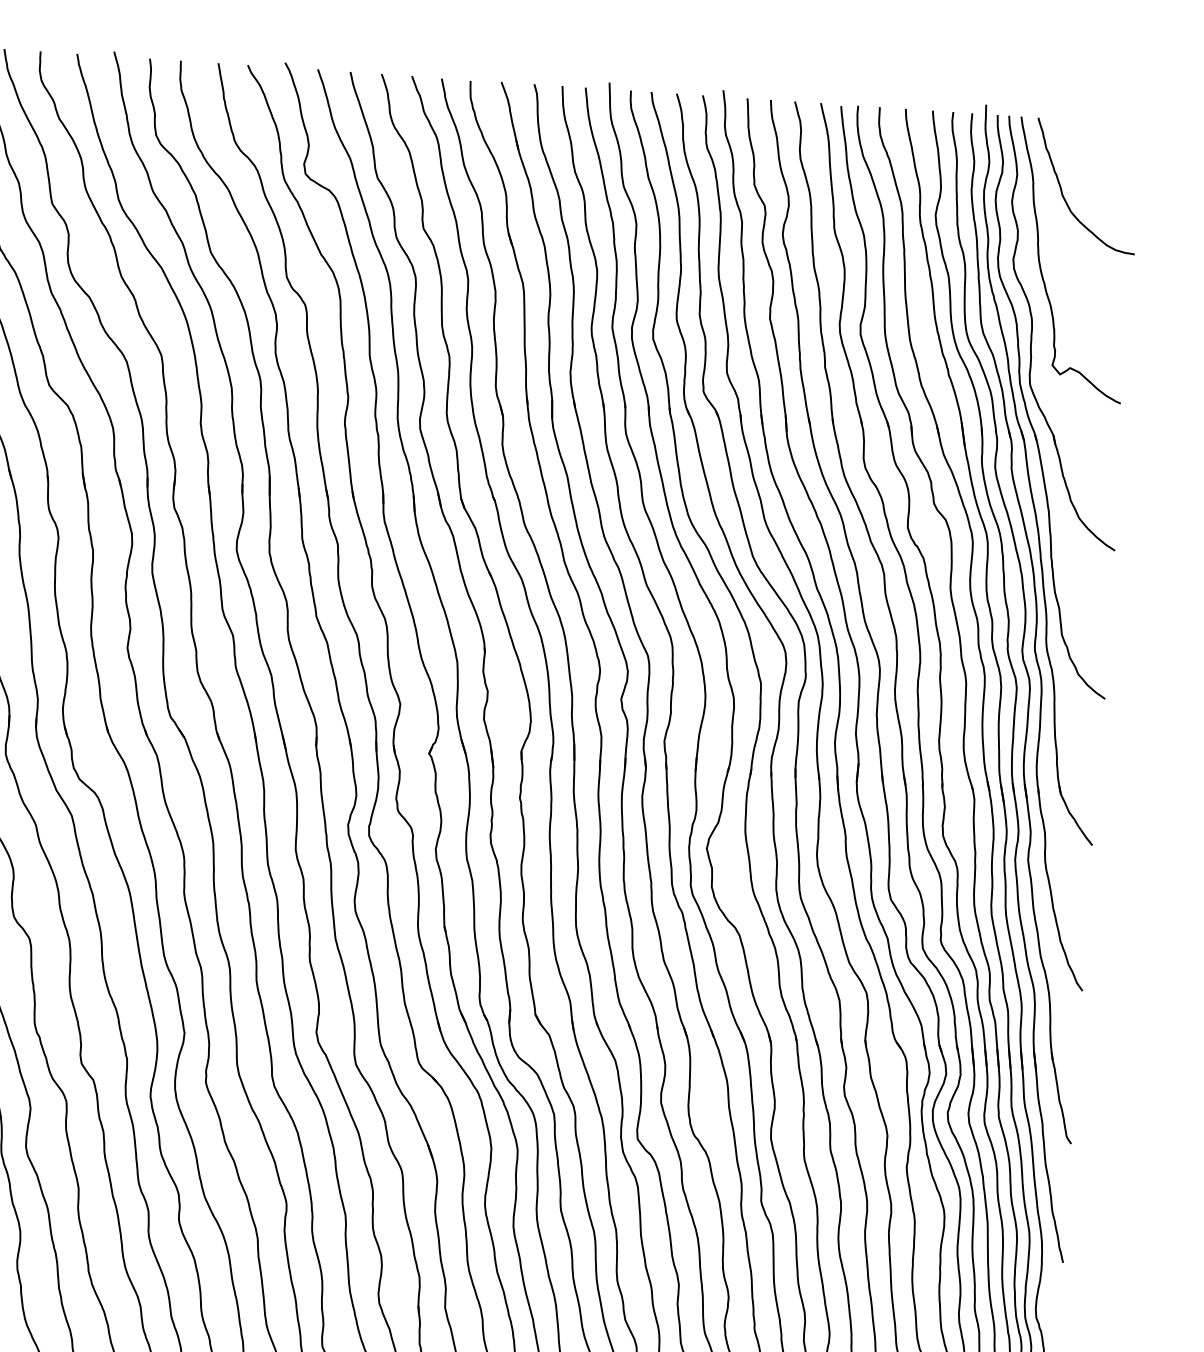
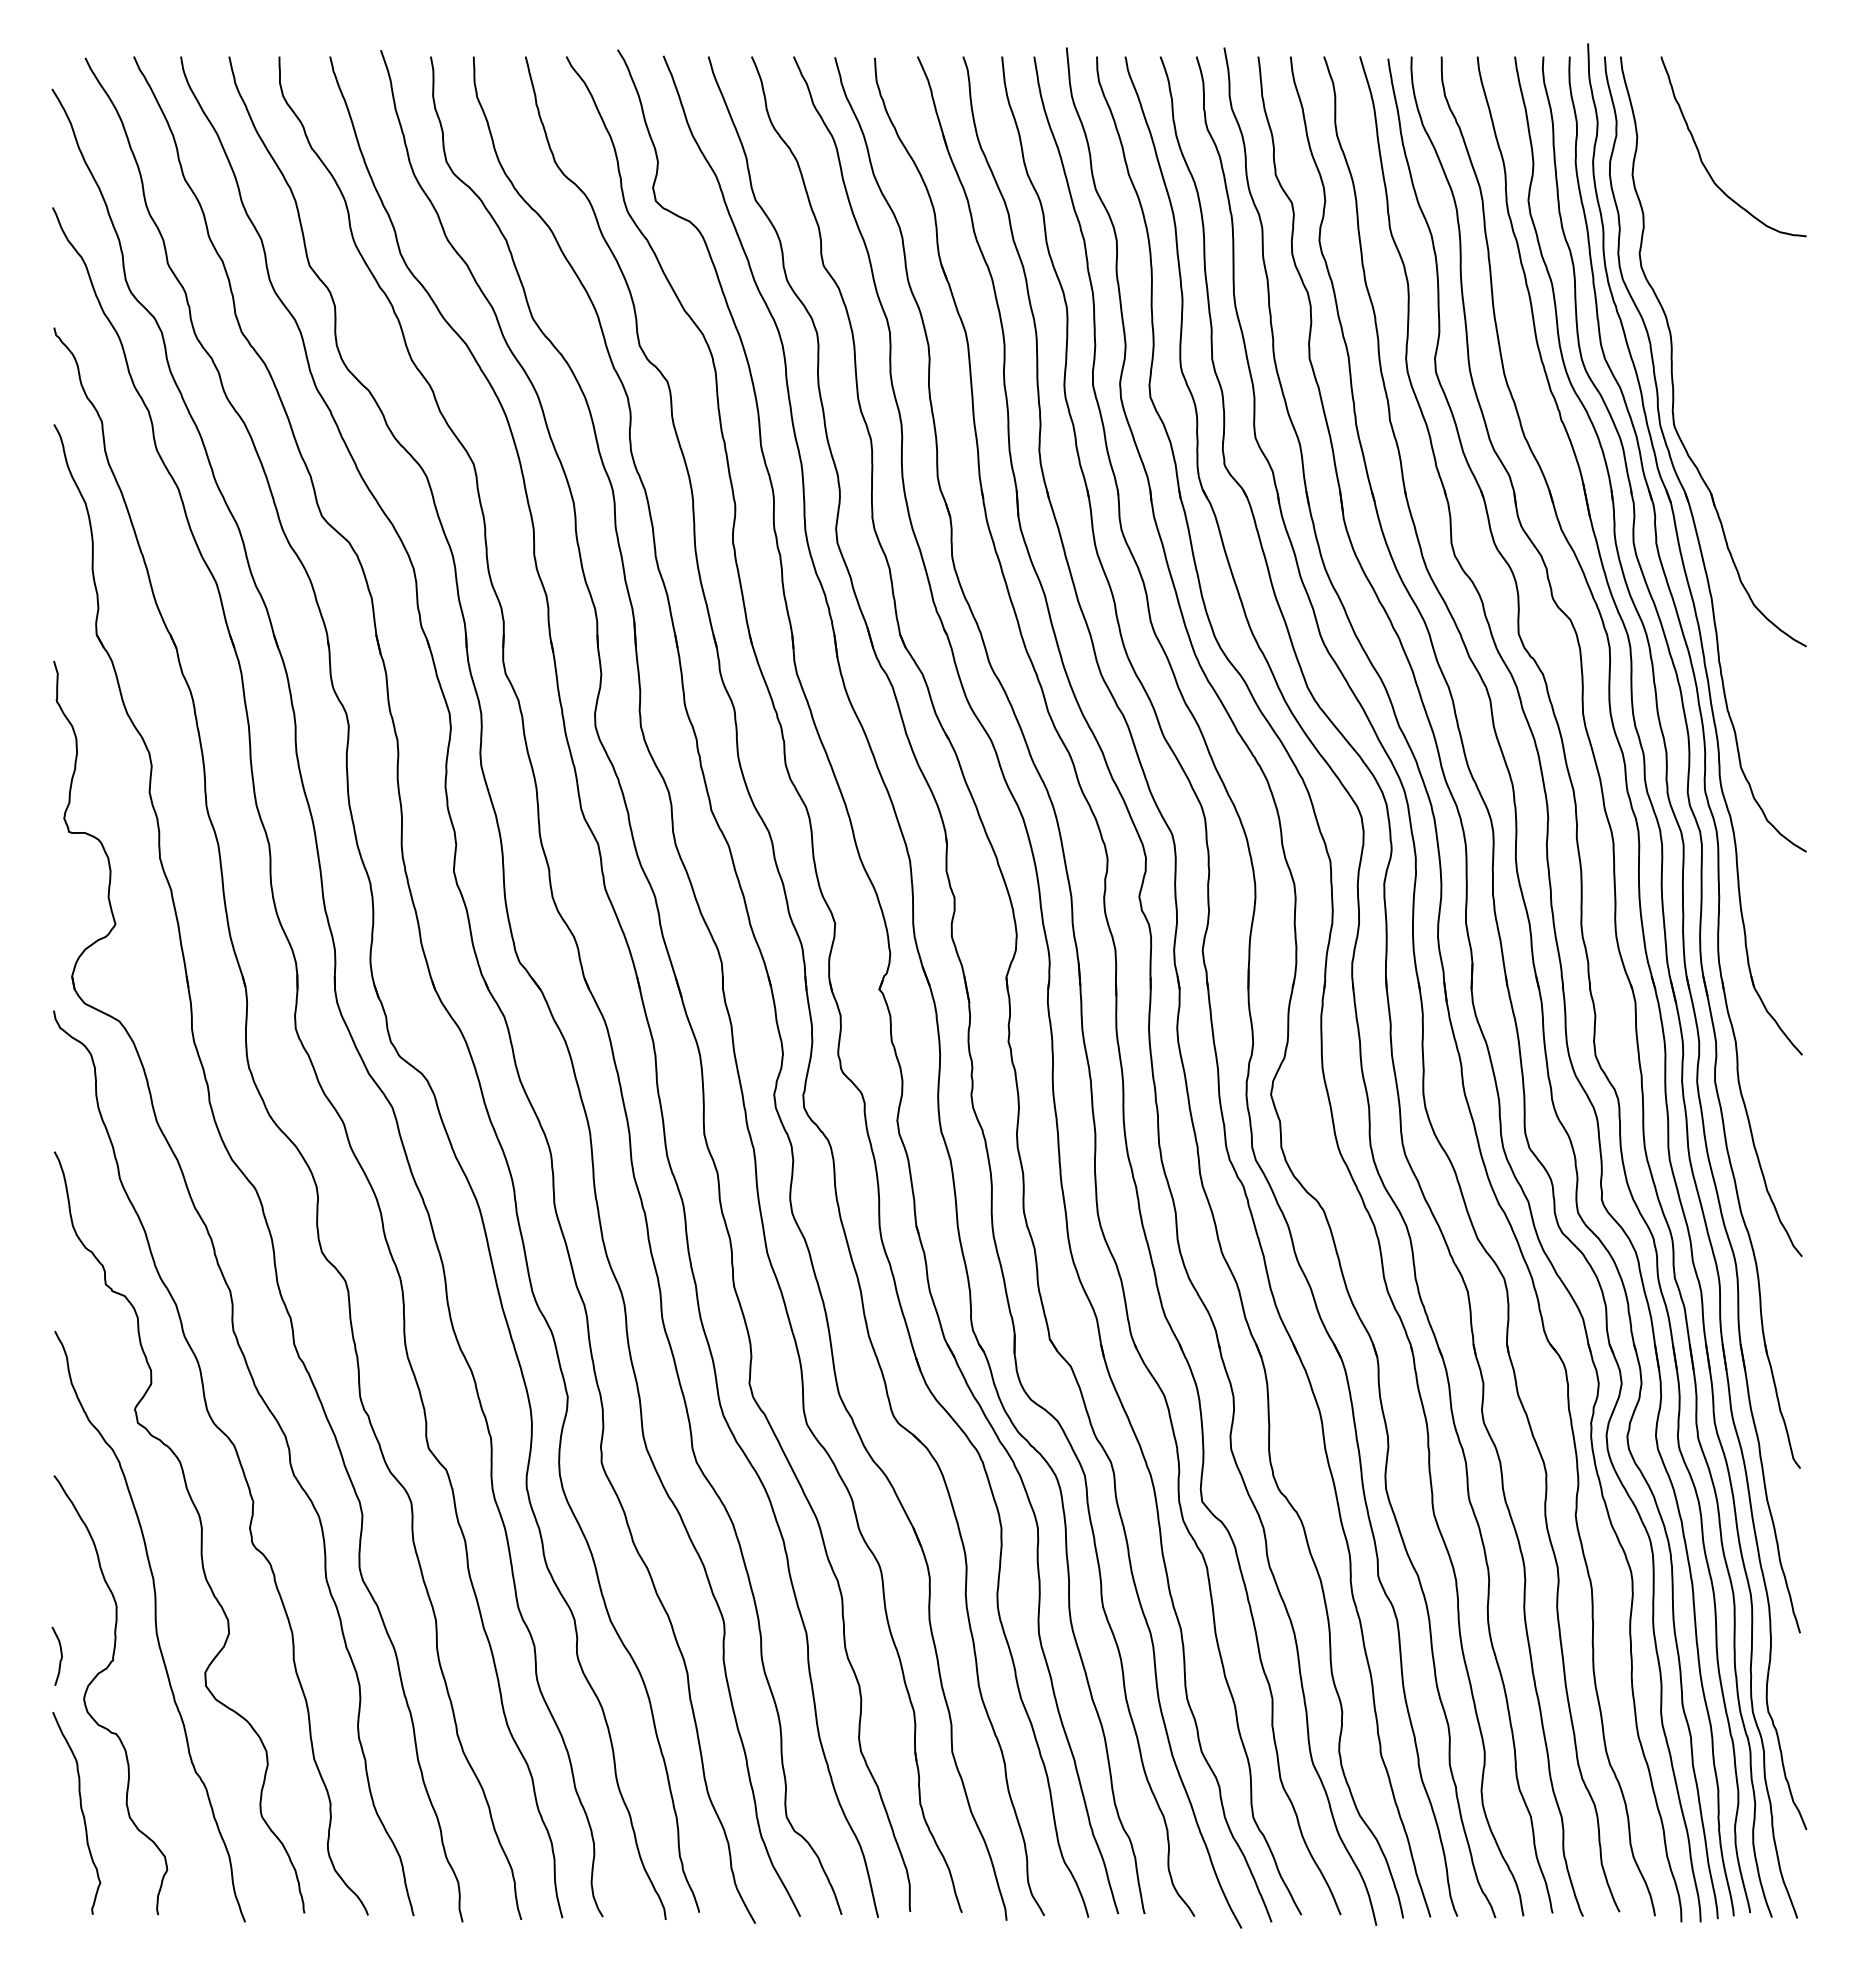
curve: (1041, 266) -> (1678, 261), removed

